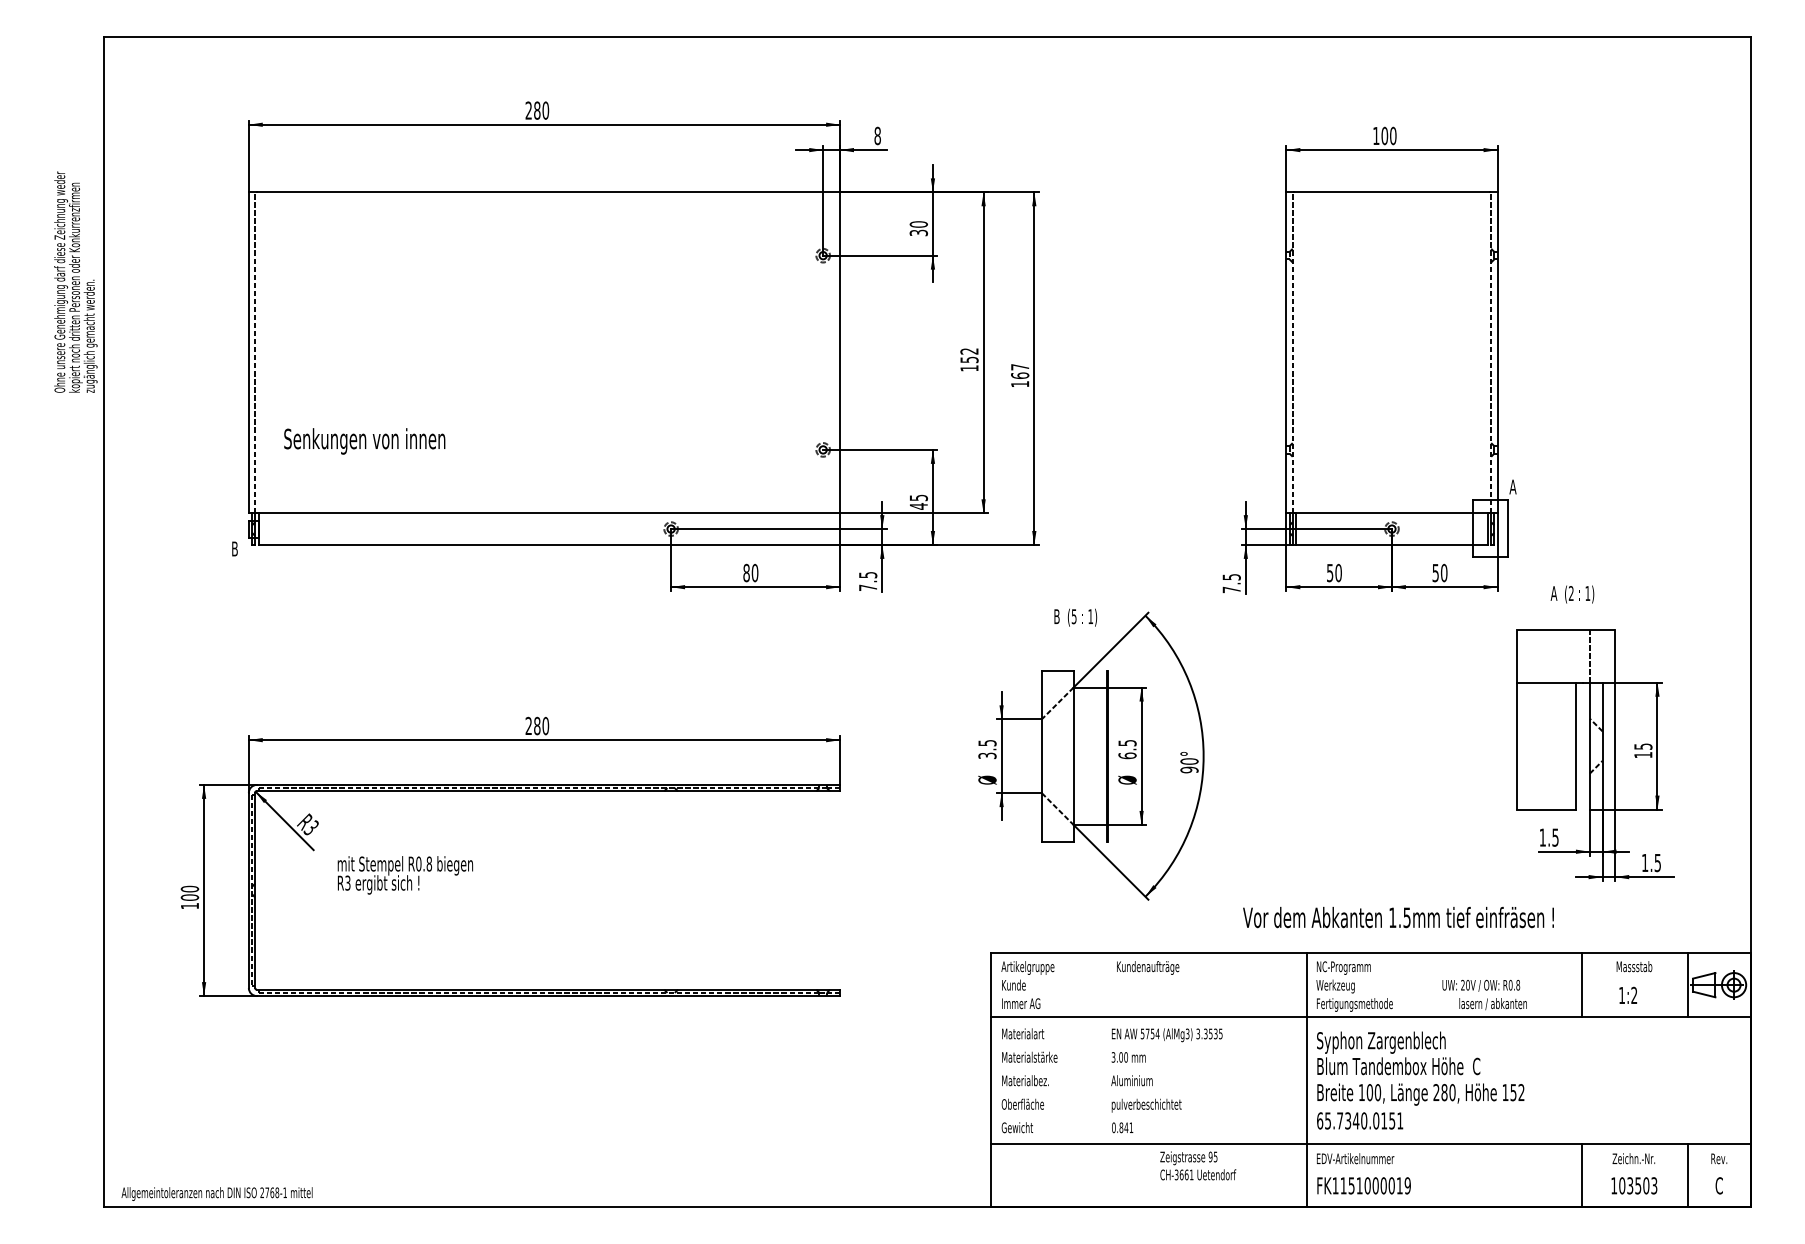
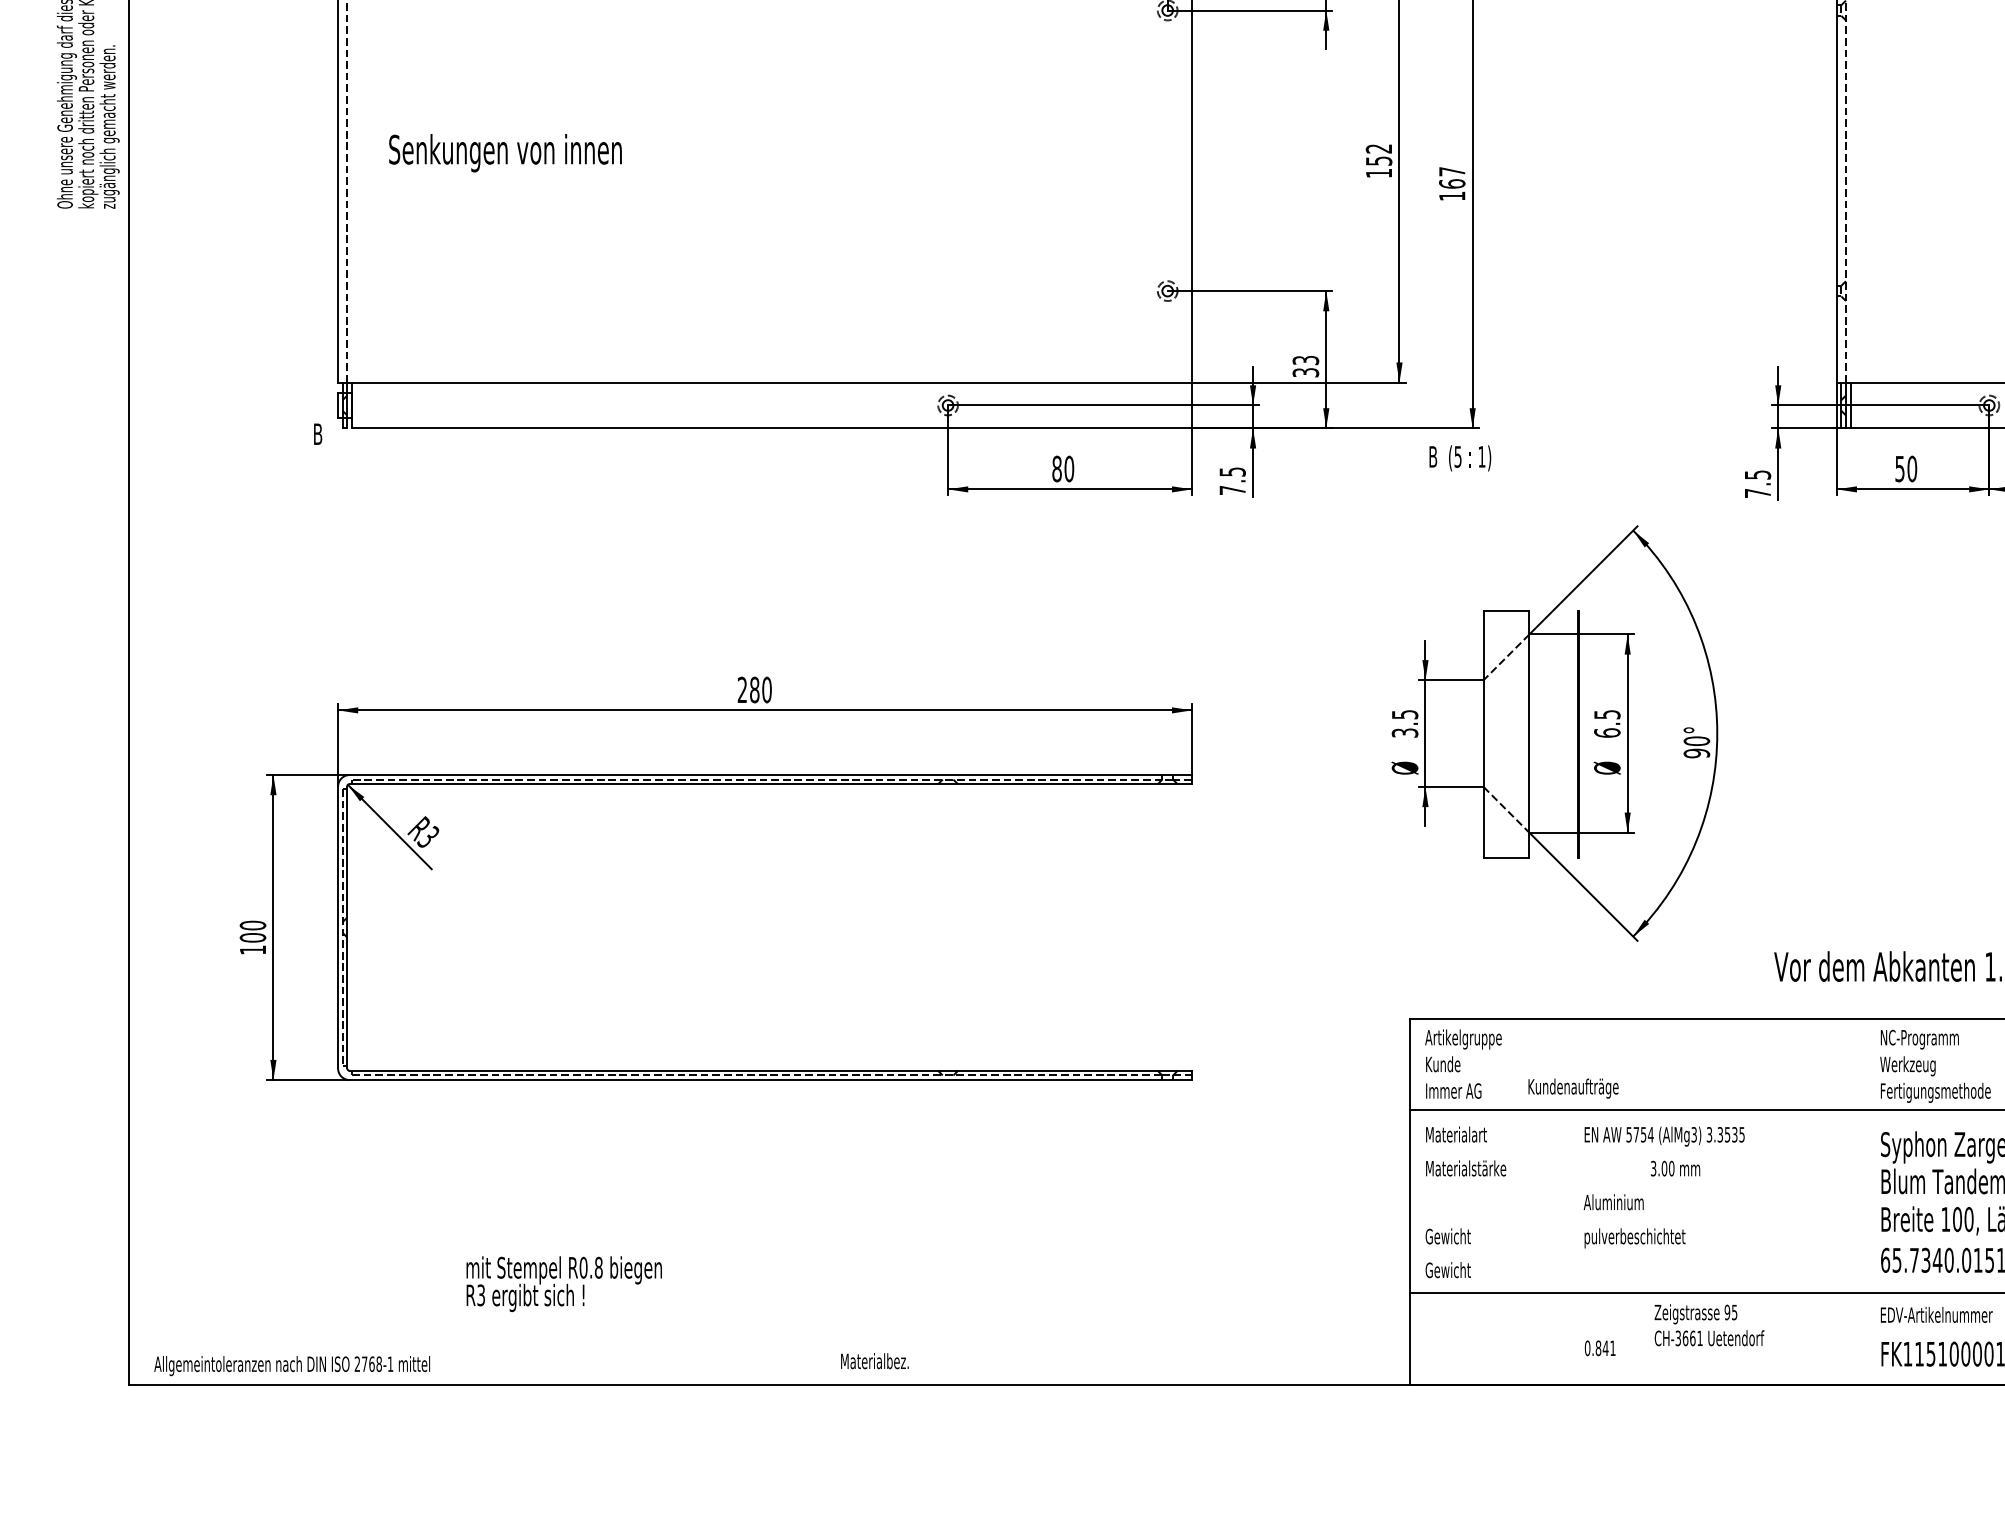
text: (364, 441) -> (505, 153), moved
text: (918, 501) -> (1305, 365), 45 -> 33
text: (1075, 617) -> (1459, 458), moved
text: (405, 875) -> (564, 1284), moved
text: (1148, 967) -> (1574, 1087), moved
text: (1128, 1057) -> (1675, 1168), moved
line: (1307, 1079) -> (1867, 1200), removed
text: (1025, 1080) -> (874, 1360), moved
text: (1024, 1103) -> (1458, 1235), Oberfläche -> Gewicht
text: (1122, 1127) -> (1600, 1347), moved

